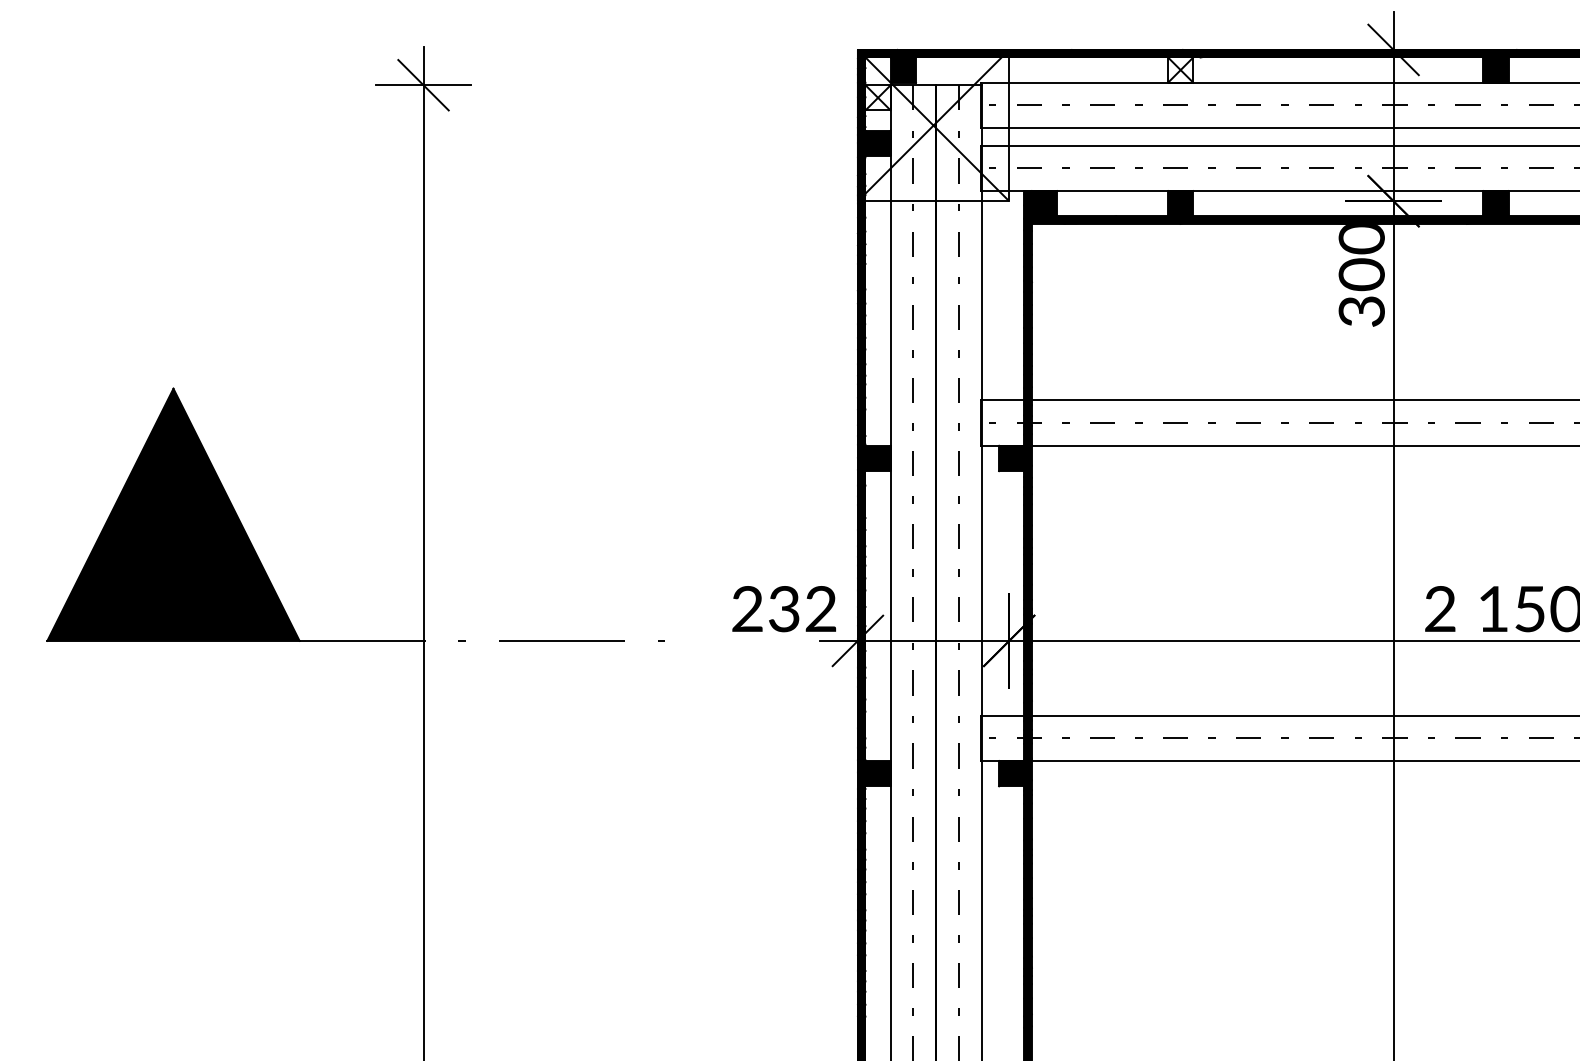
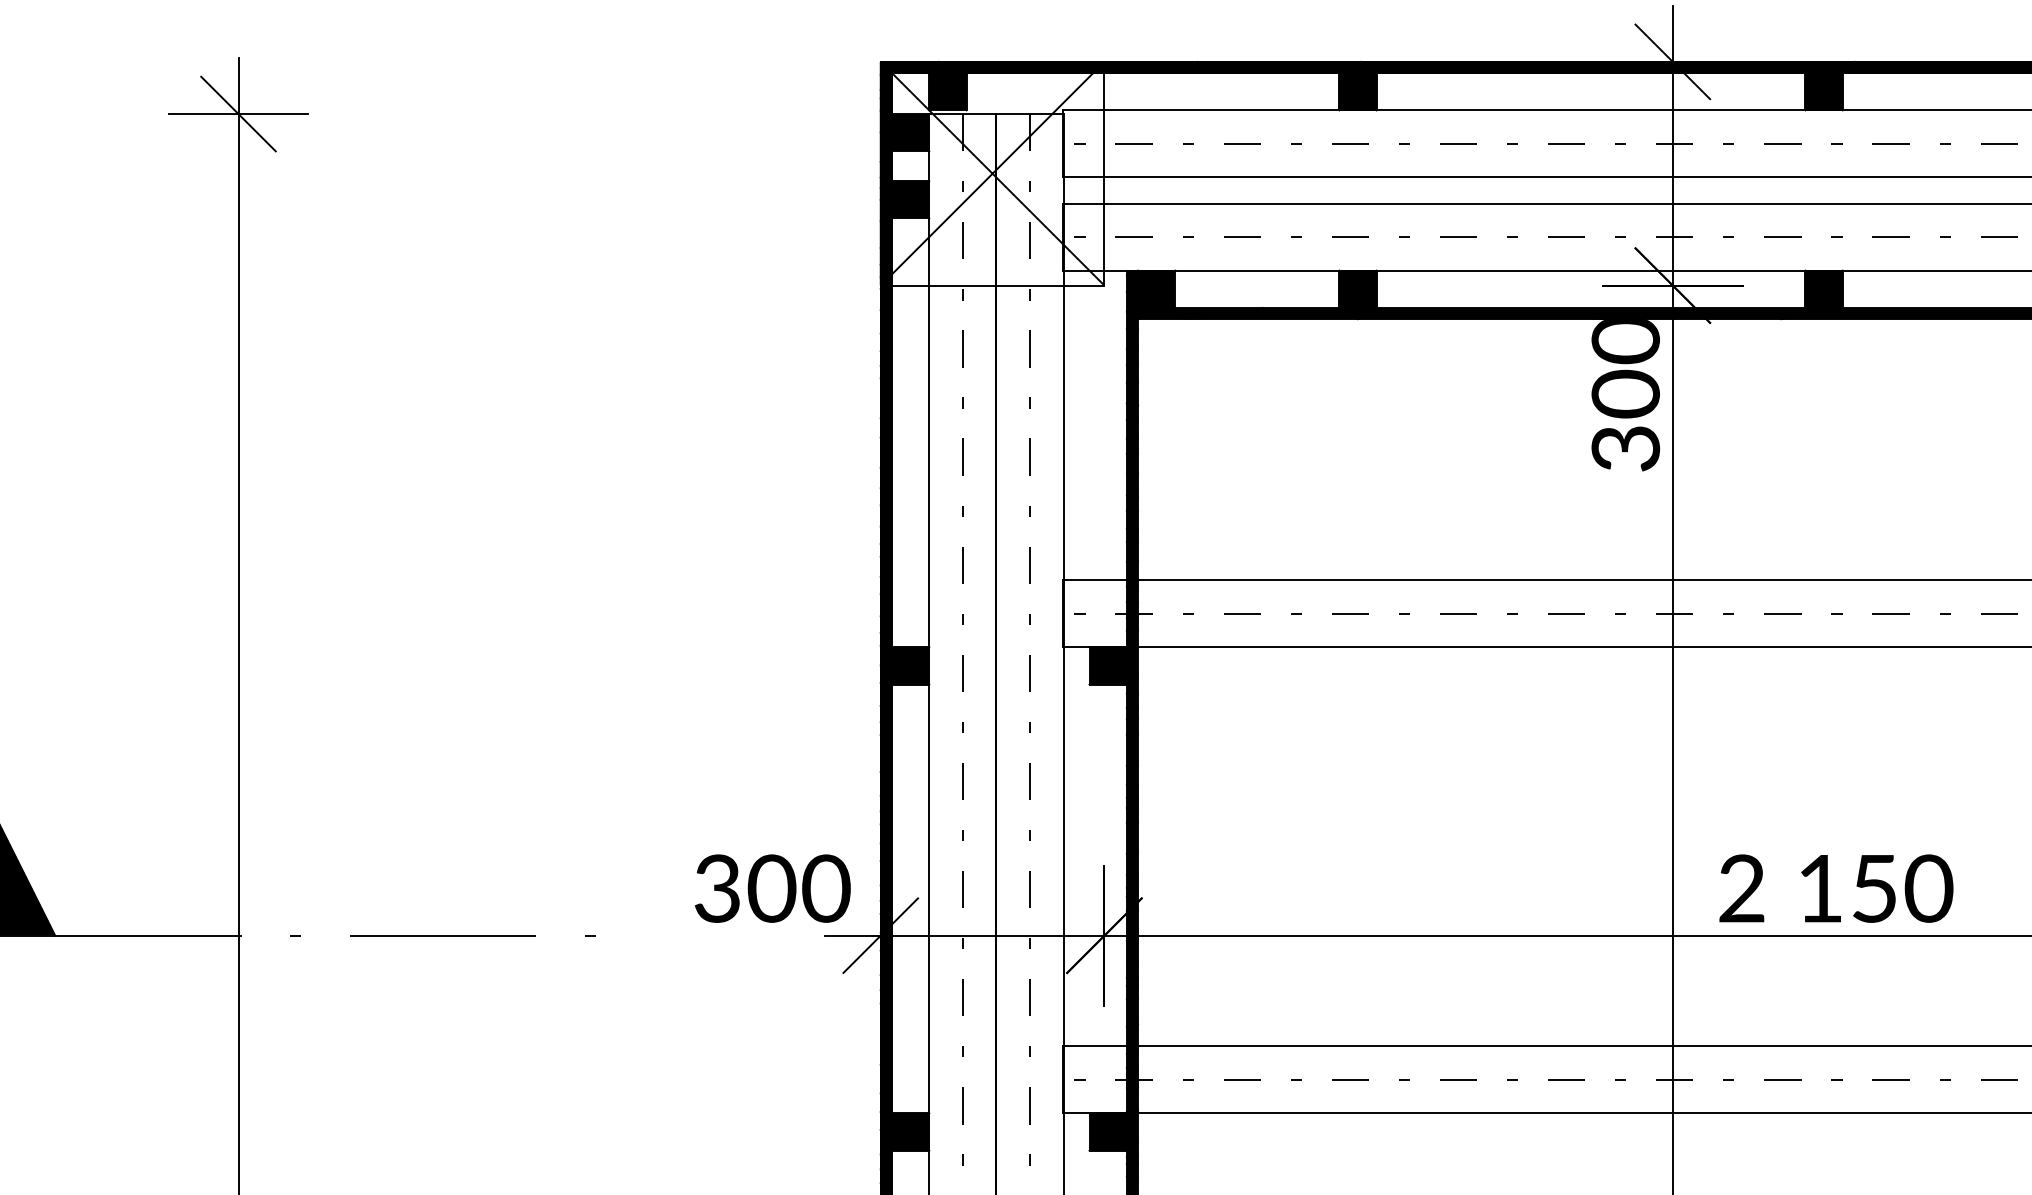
fill: (1180, 69) -> (1357, 90), added
fill: (877, 97) -> (909, 132), added
text: (784, 609) -> (772, 889), 232 -> 300

